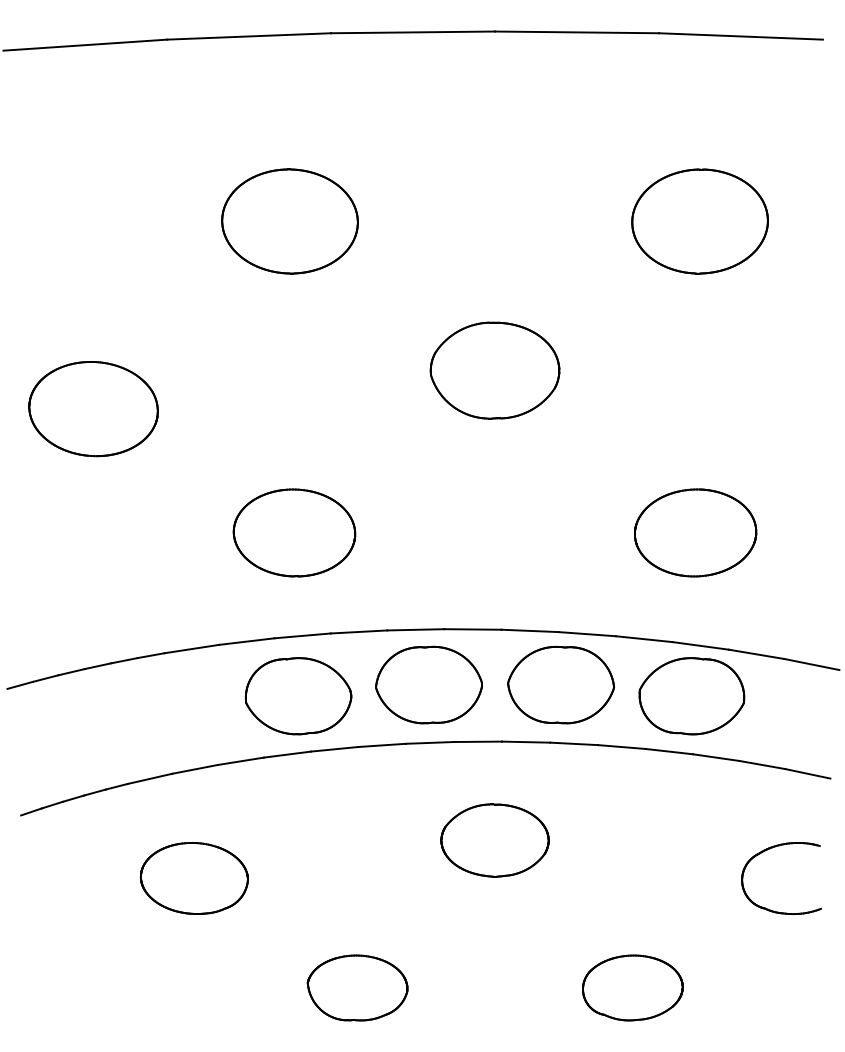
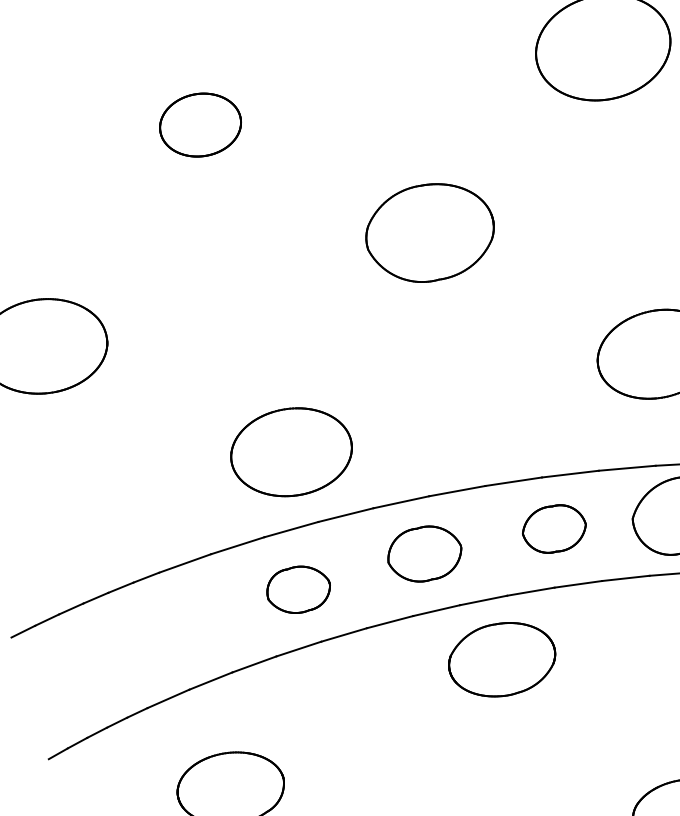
part: (289, 221) -> (200, 125), size x0.6
part: (294, 532) -> (291, 451), moved
part: (428, 684) -> (424, 553), size x0.7
part: (560, 684) -> (553, 528), size x0.6
part: (298, 696) -> (298, 589), size x0.6
part: (494, 840) -> (501, 659), moved

